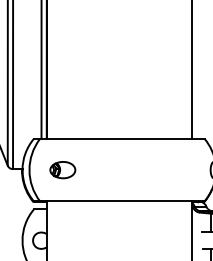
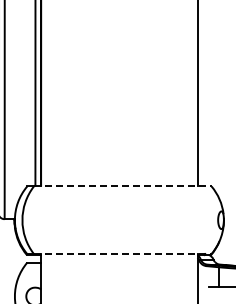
line: (122, 138) -> (122, 186), solid -> dashed
part: (62, 169) -> (58, 219), removed
line: (122, 201) -> (122, 254), solid -> dashed

